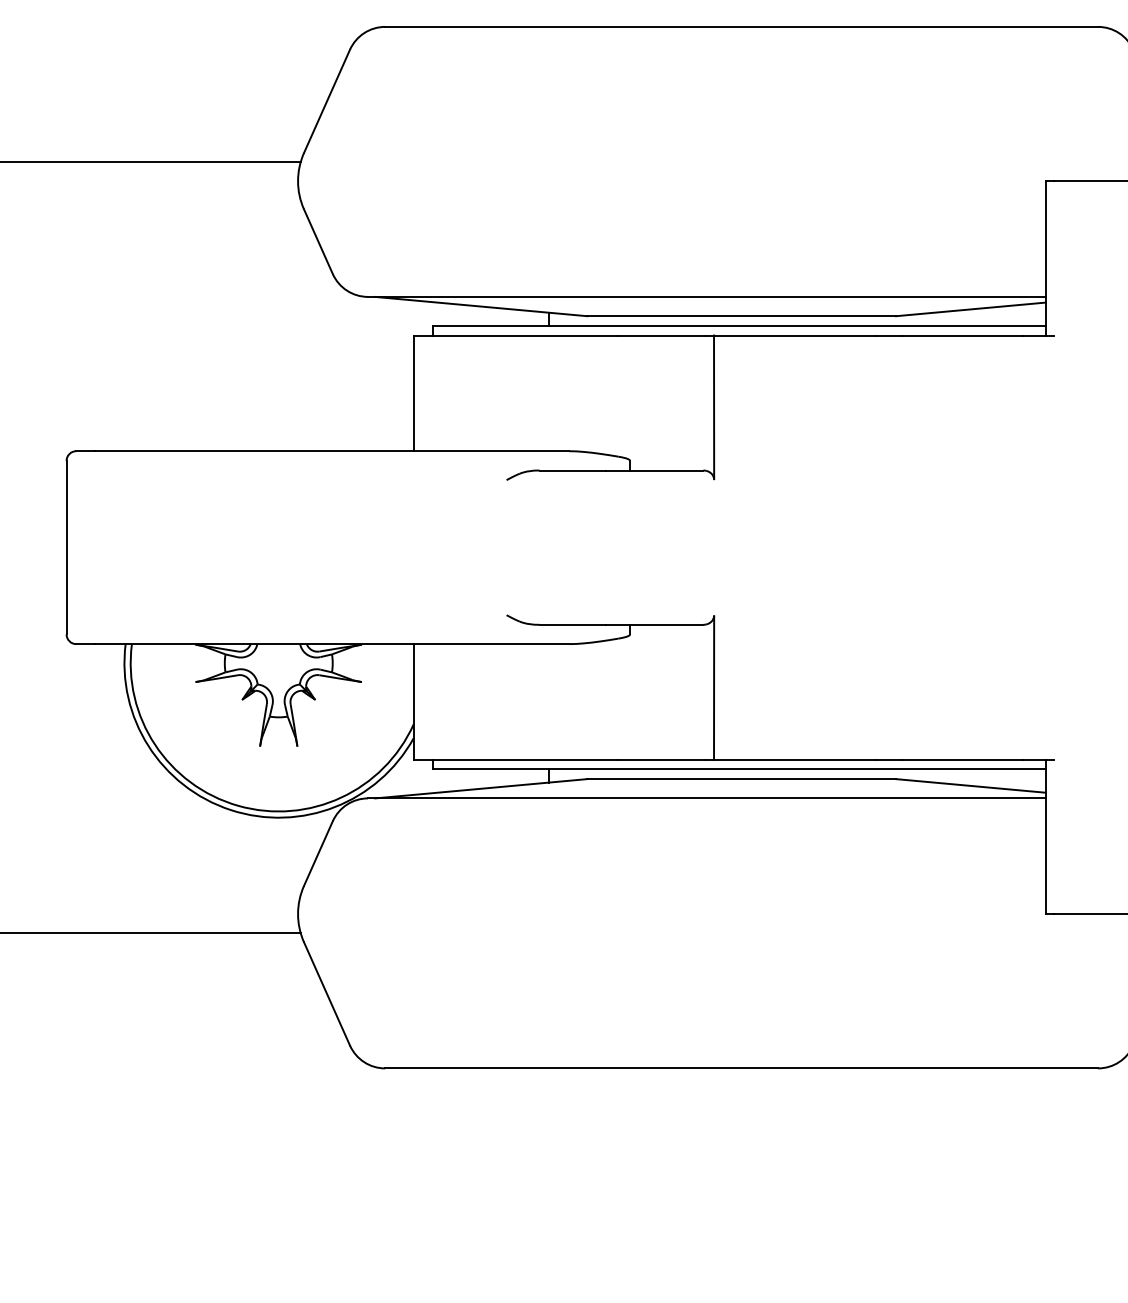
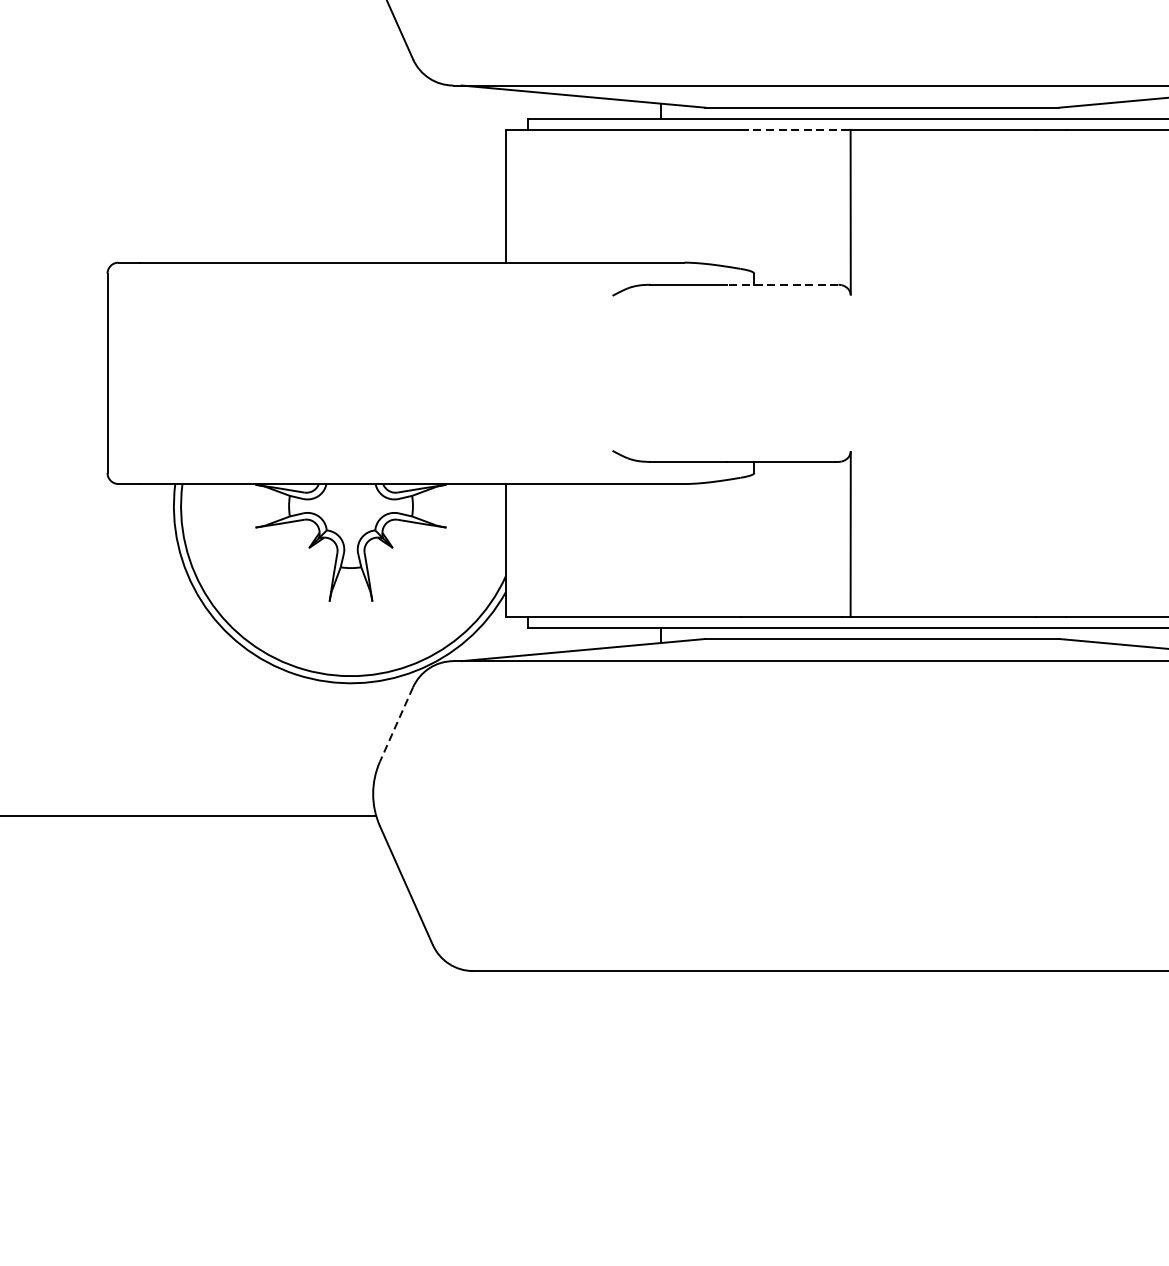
line: (662, 335) -> (791, 129), solid -> dashed
line: (654, 470) -> (782, 284), solid -> dashed
line: (318, 854) -> (396, 725), solid -> dashed

